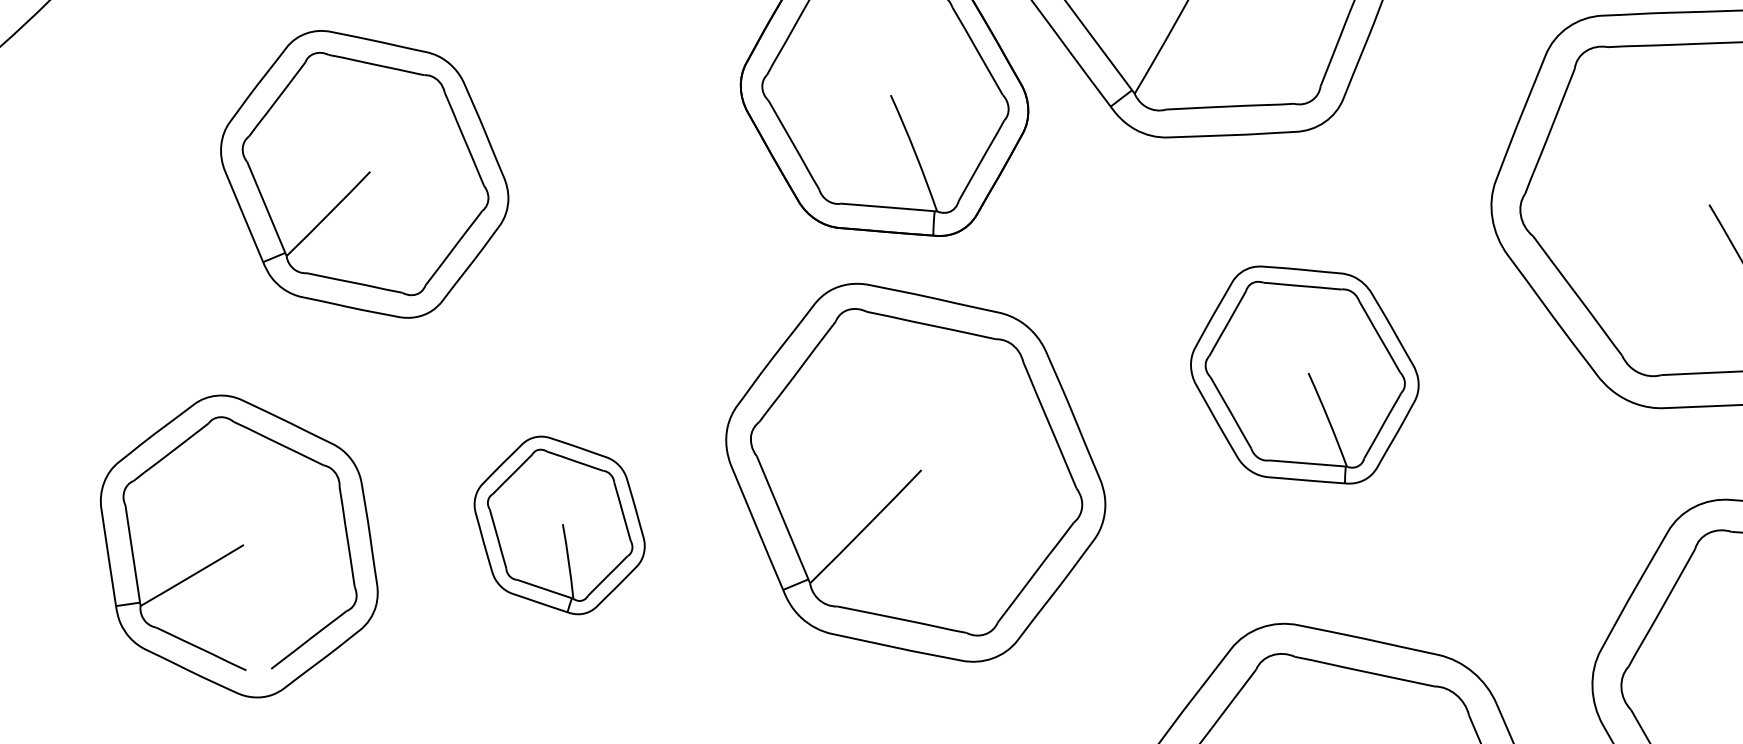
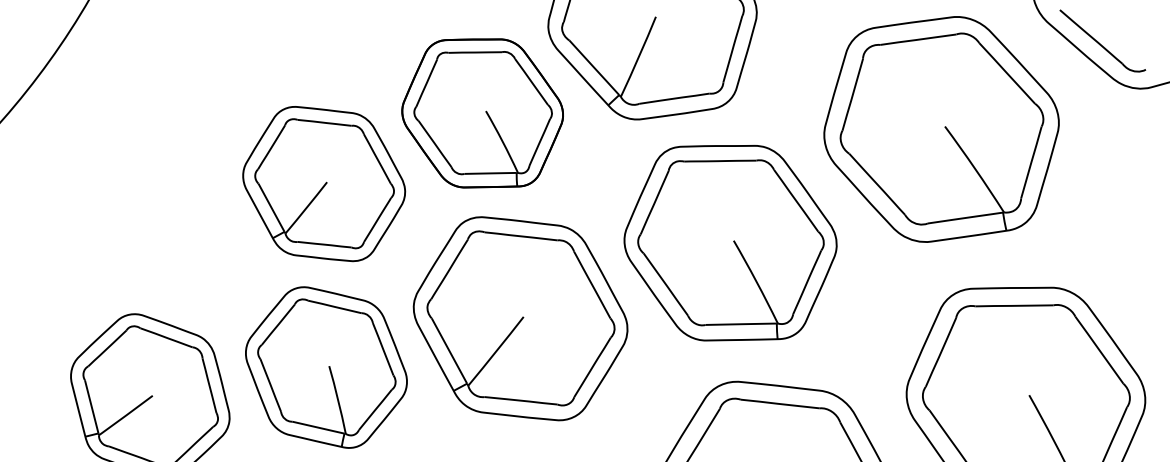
part: (365, 175) -> (324, 184), moved
part: (1304, 375) -> (730, 243), size x1.67
part: (559, 525) -> (326, 367), size x1.67

